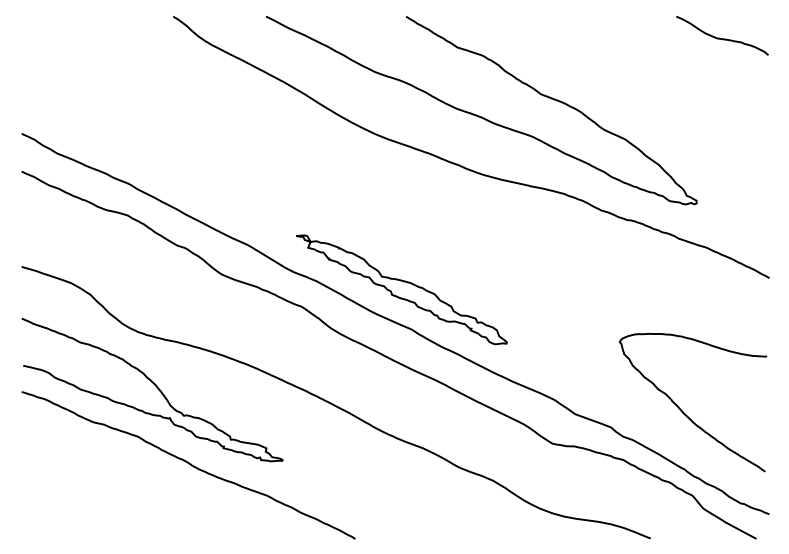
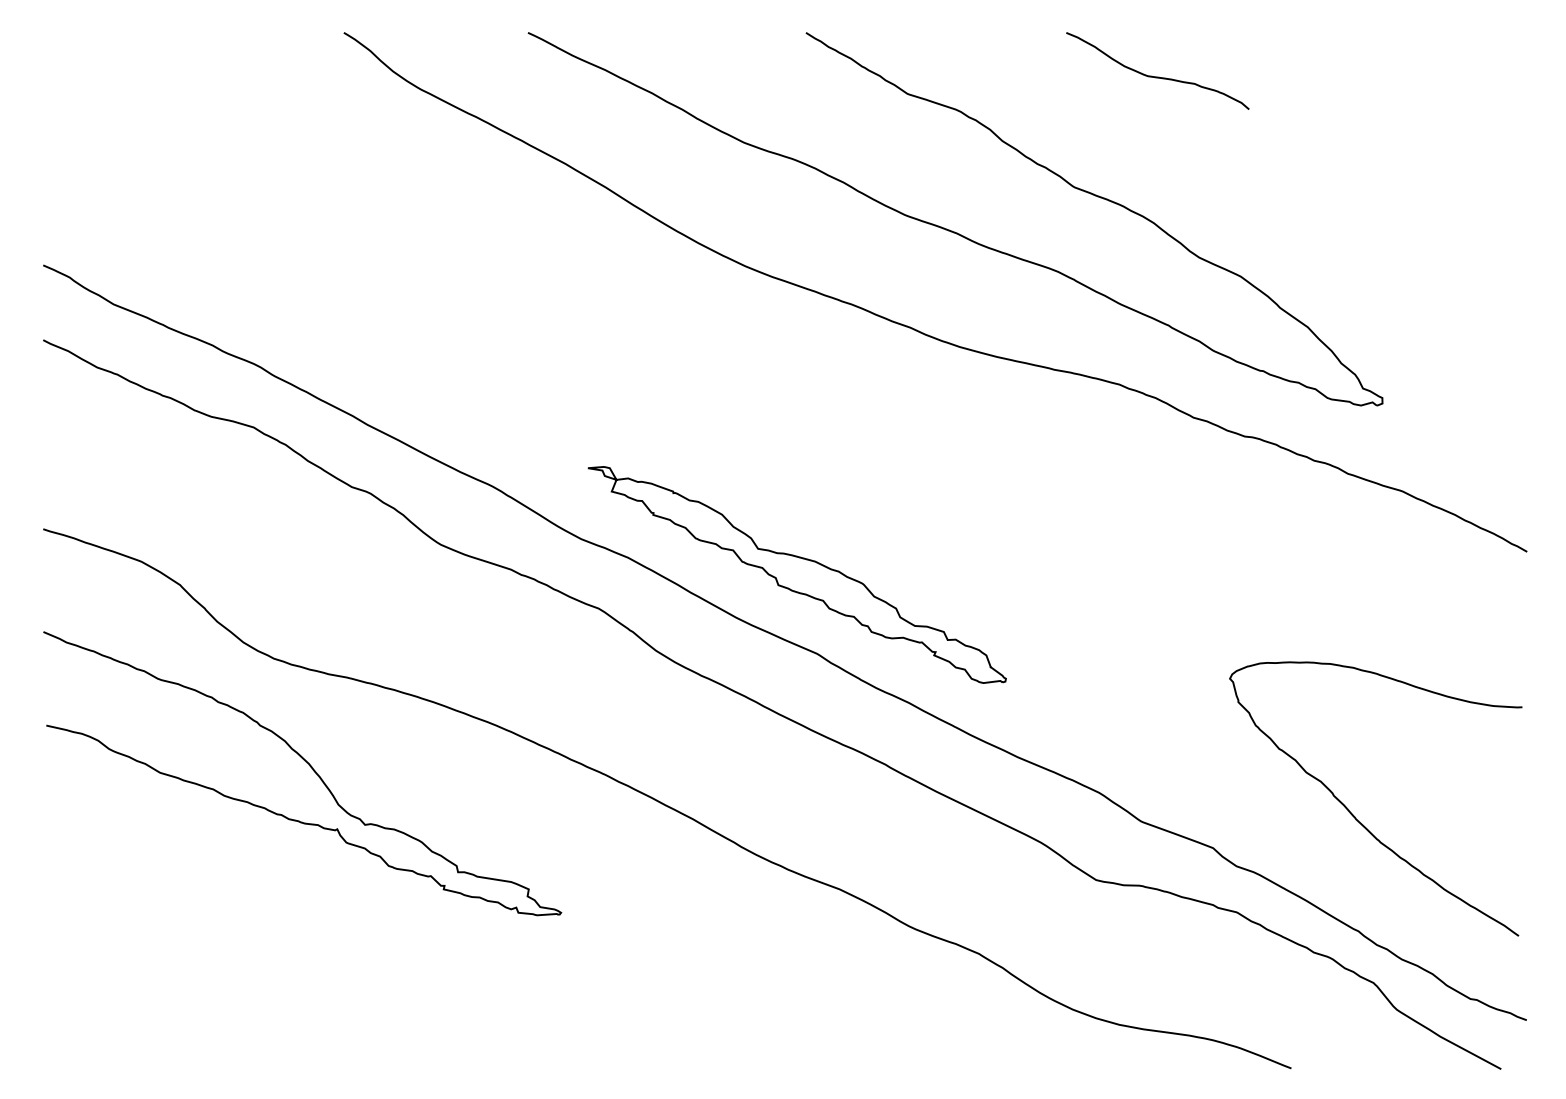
curve: (722, 38) -> (1158, 76), moved
curve: (188, 464) -> (374, 921), removed

